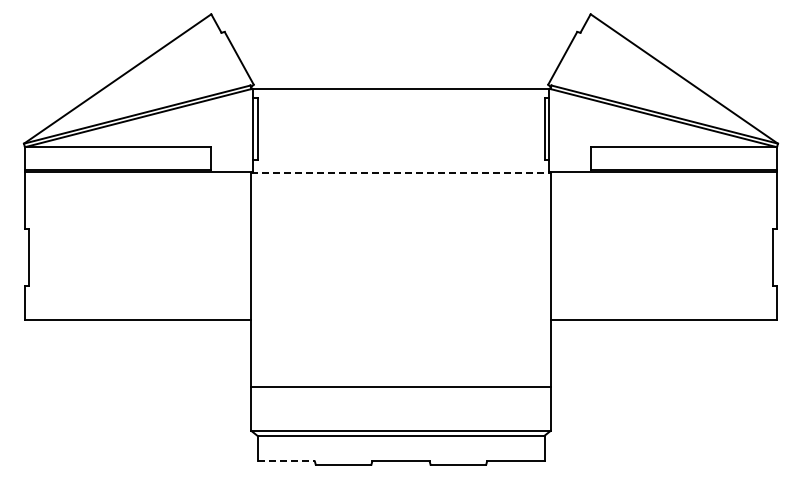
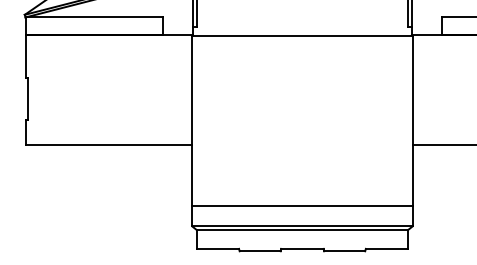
line: (400, 172) -> (302, 36), dashed -> solid
line: (400, 386) -> (302, 205), moved
line: (286, 461) -> (218, 248), dashed -> solid

